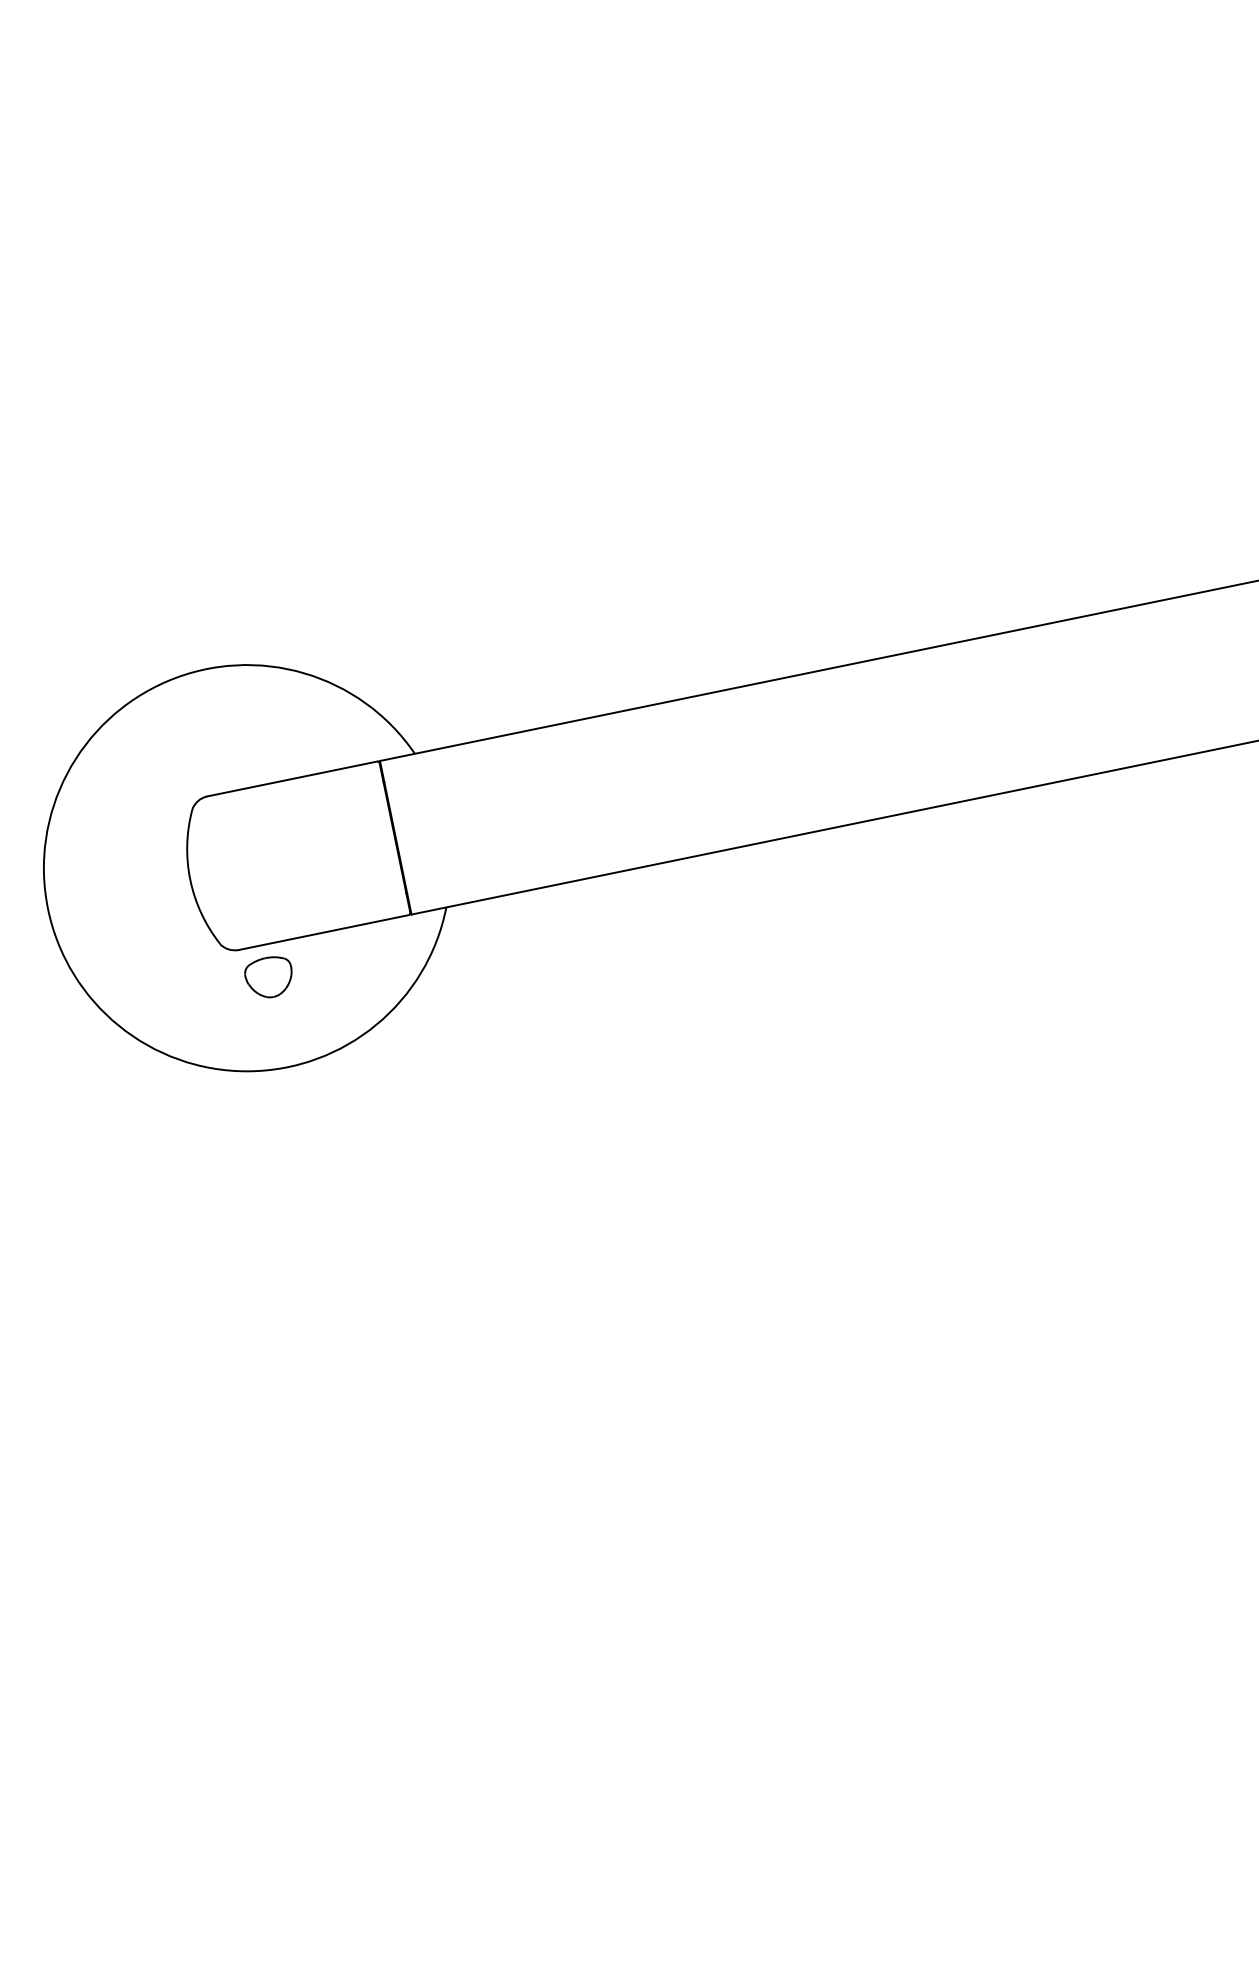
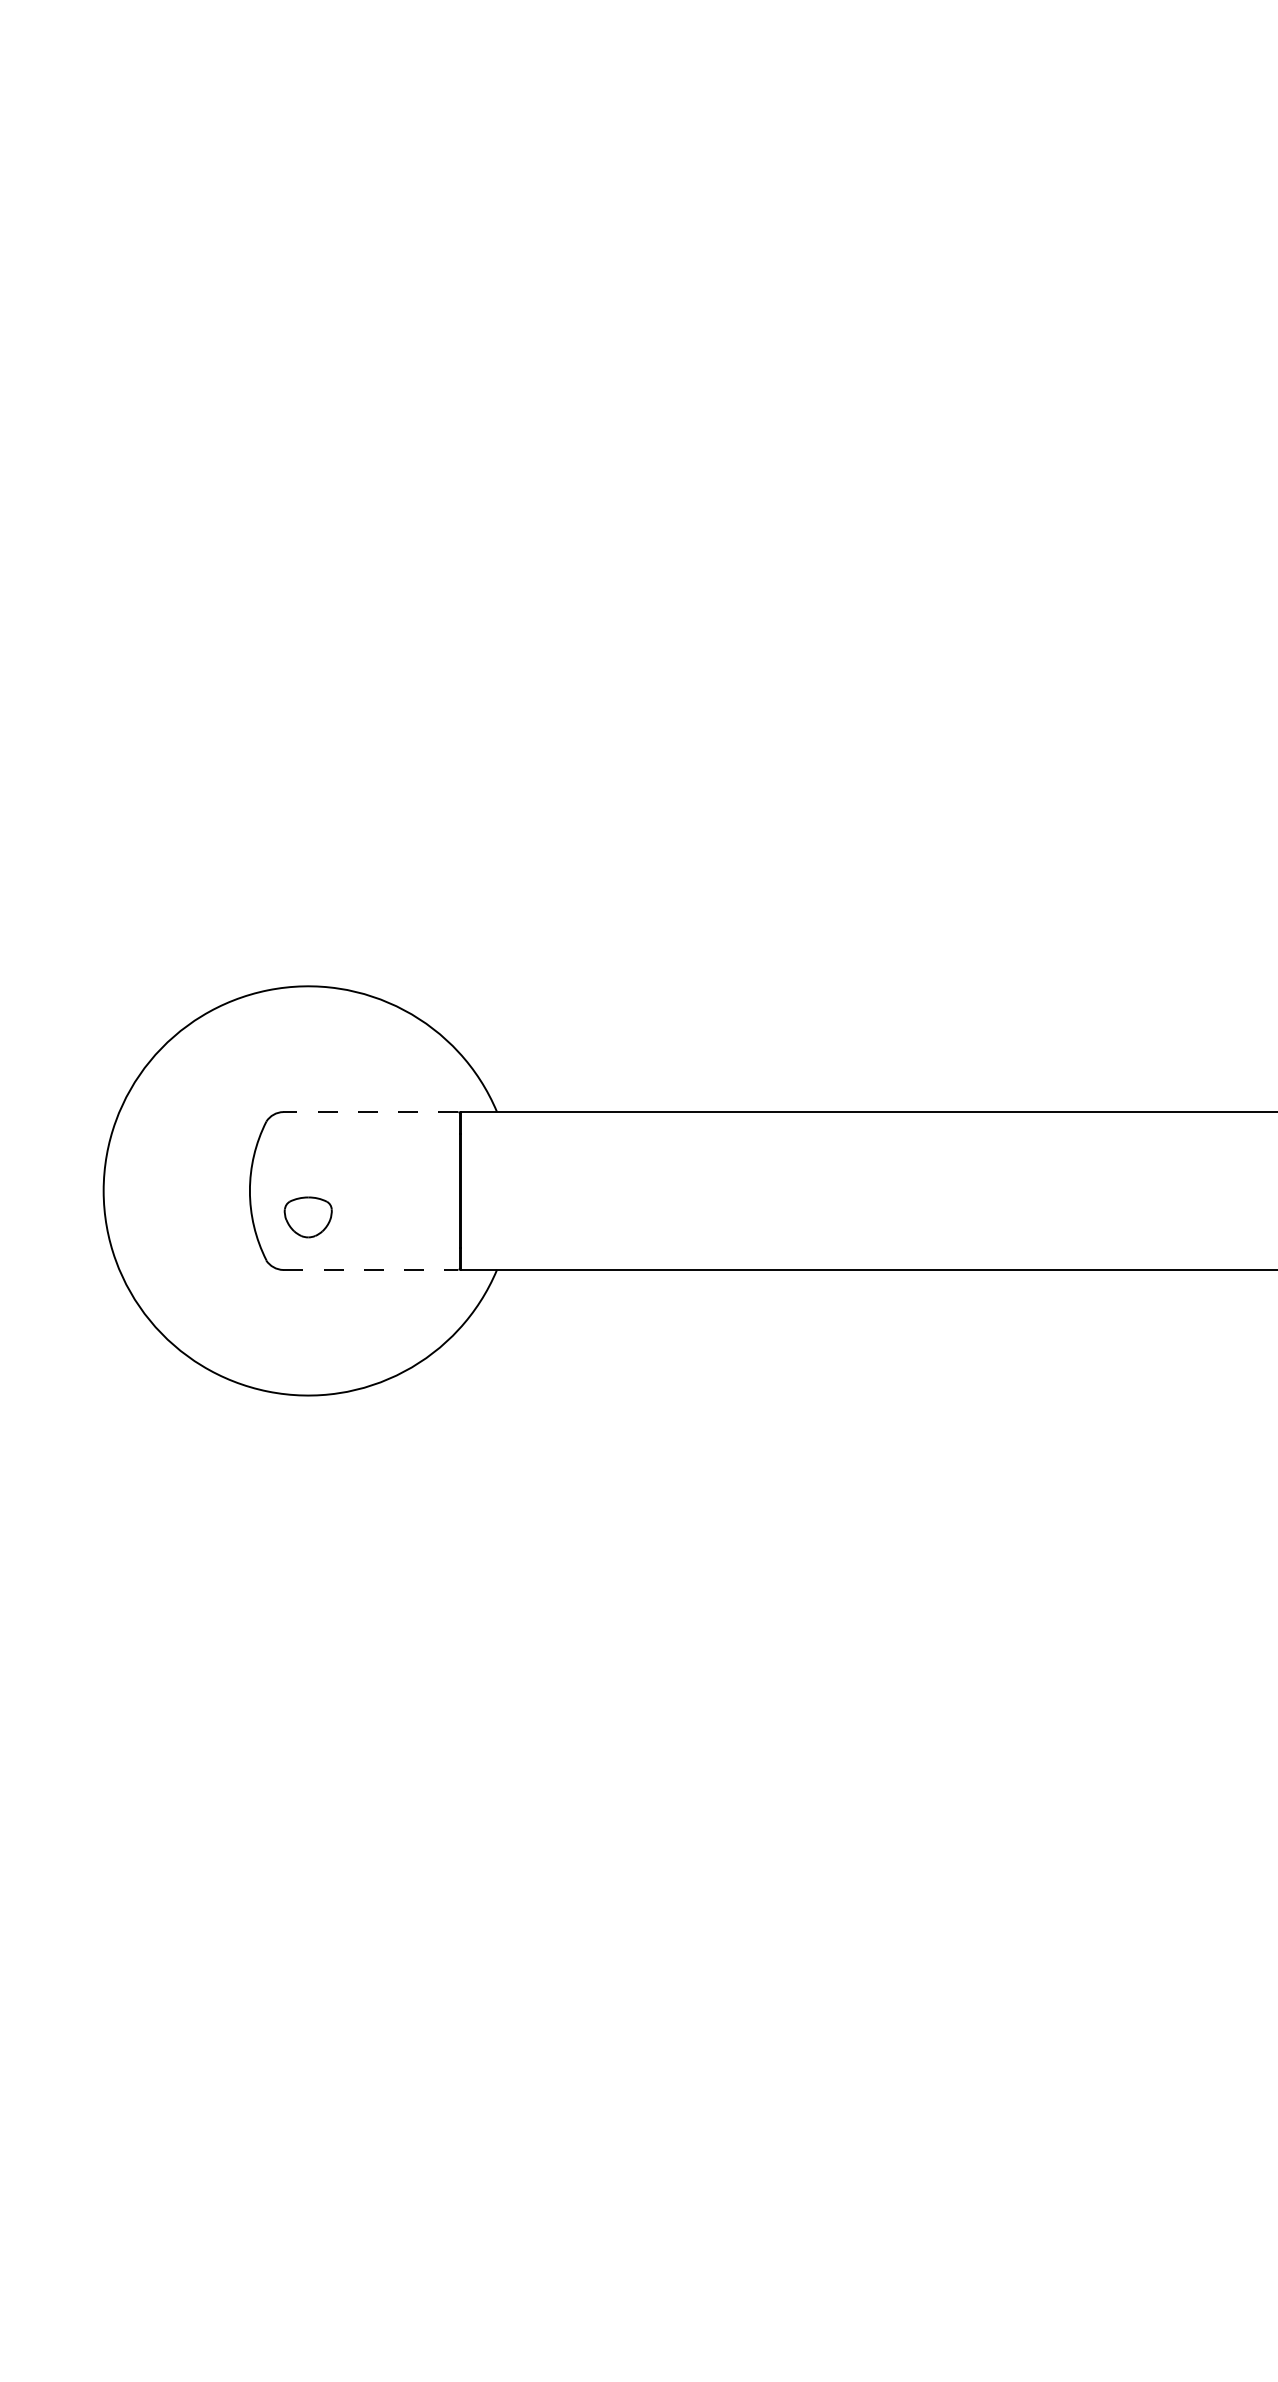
line: (291, 779) -> (370, 1112), solid -> dashed
line: (323, 933) -> (370, 1270), solid -> dashed
part: (268, 977) -> (307, 1217), moved

